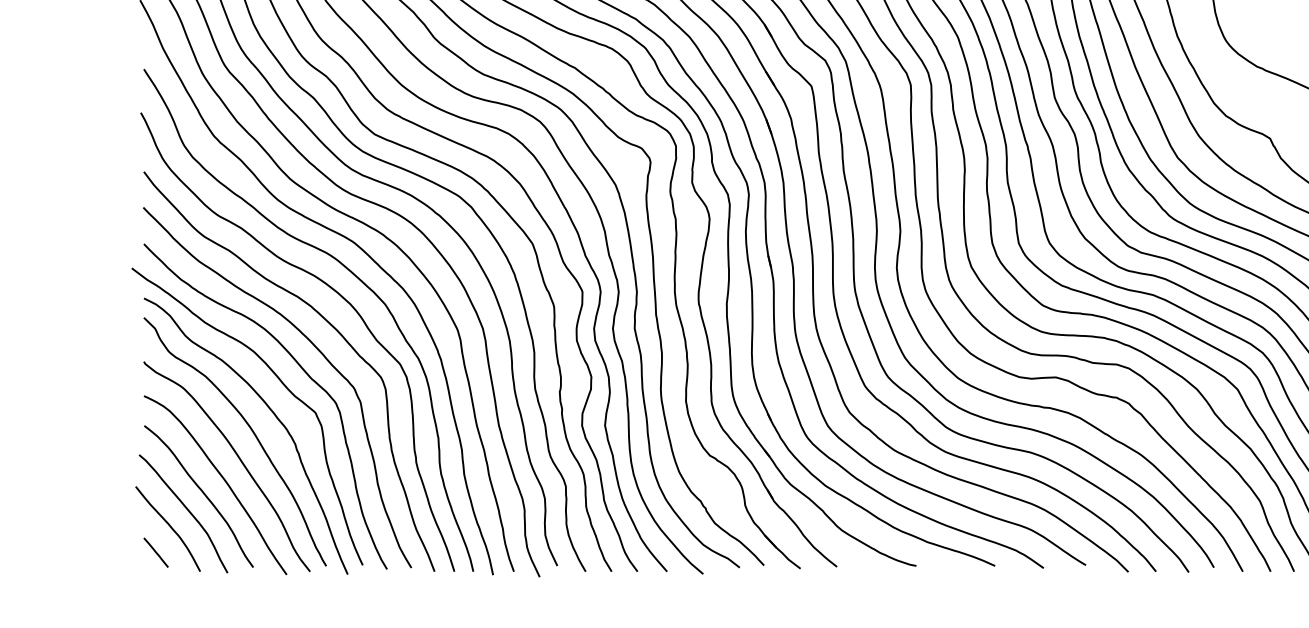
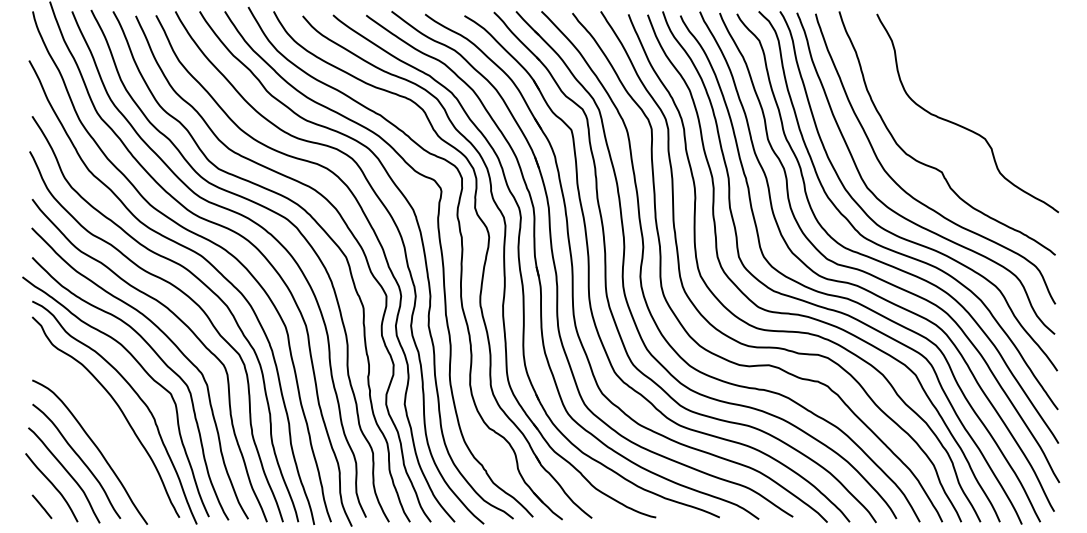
curve: (238, 459) -> (108, 431), removed

